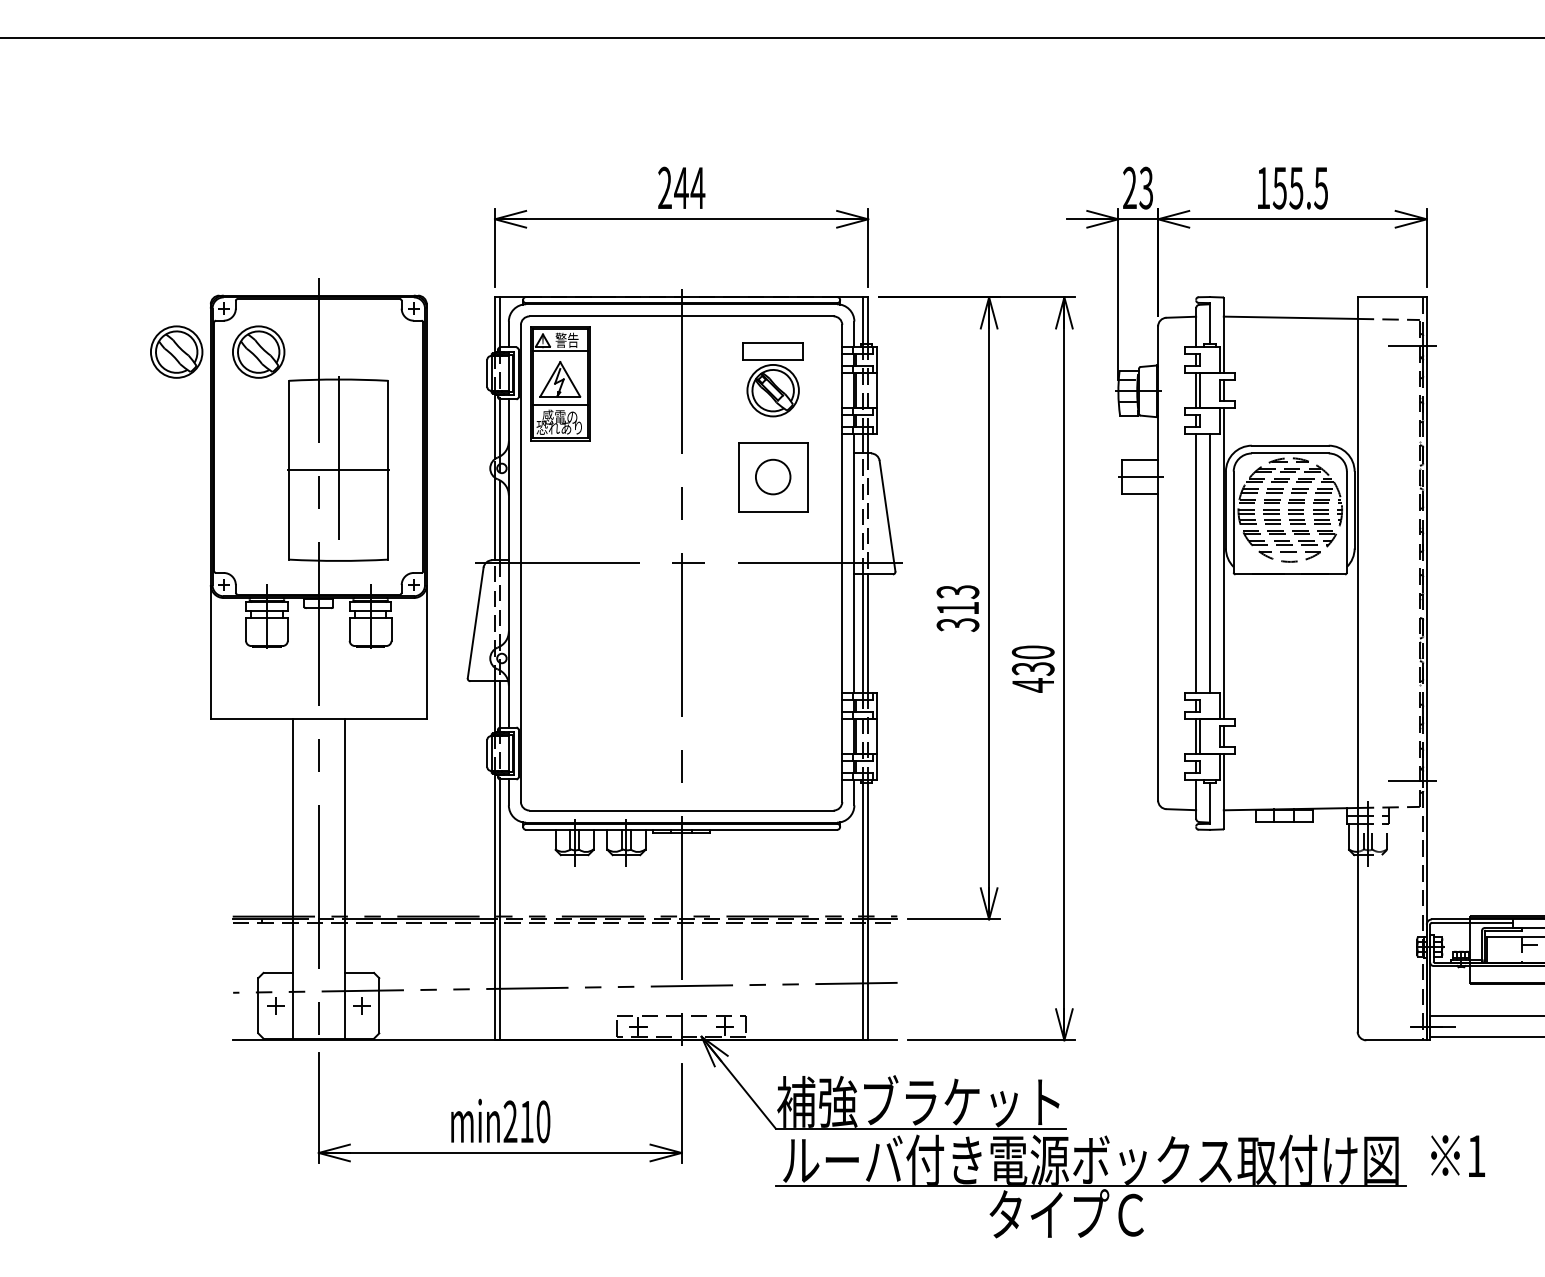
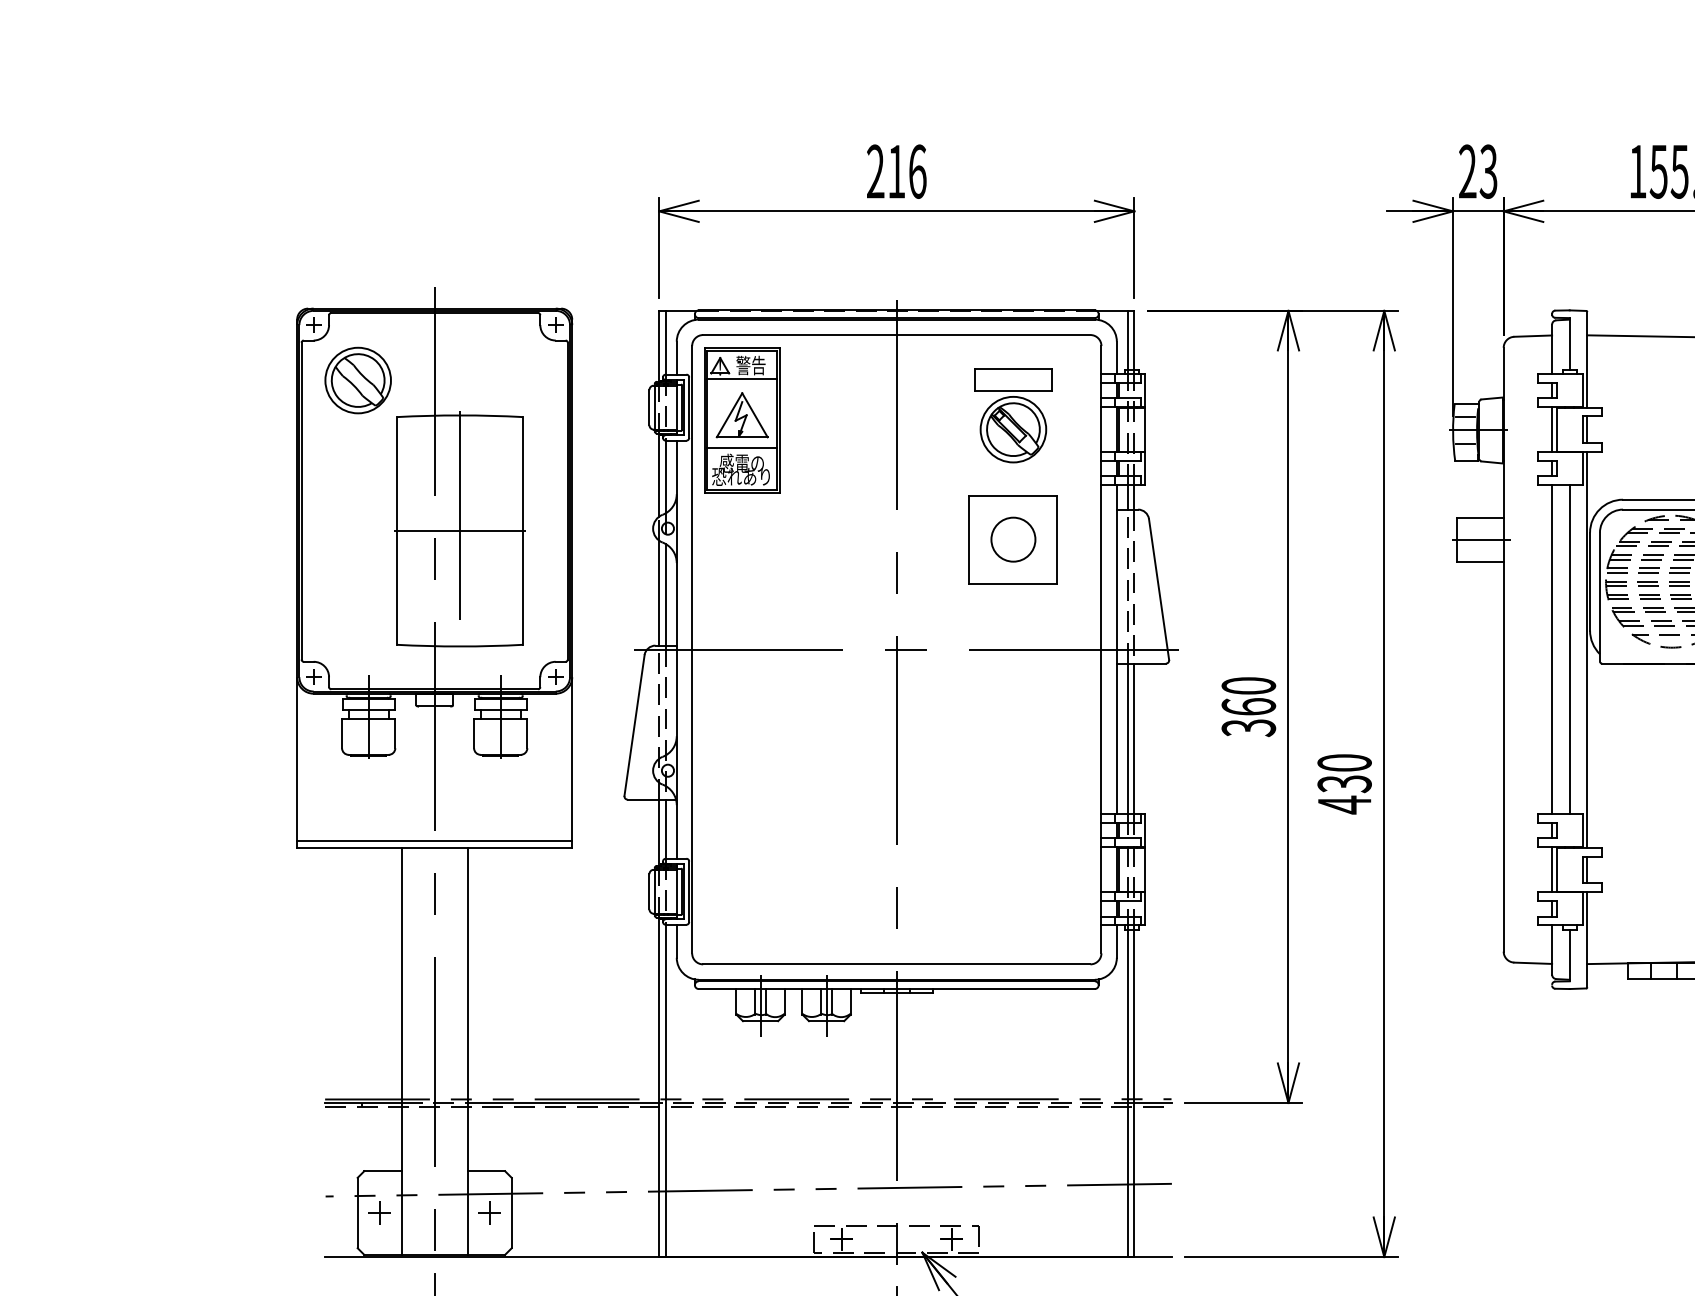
text: (689, 187) -> (906, 170), 244 -> 216
part: (176, 351) -> (253, 379), removed
text: (957, 599) -> (1248, 695), 313 -> 360
line: (318, 713) -> (434, 840), added

